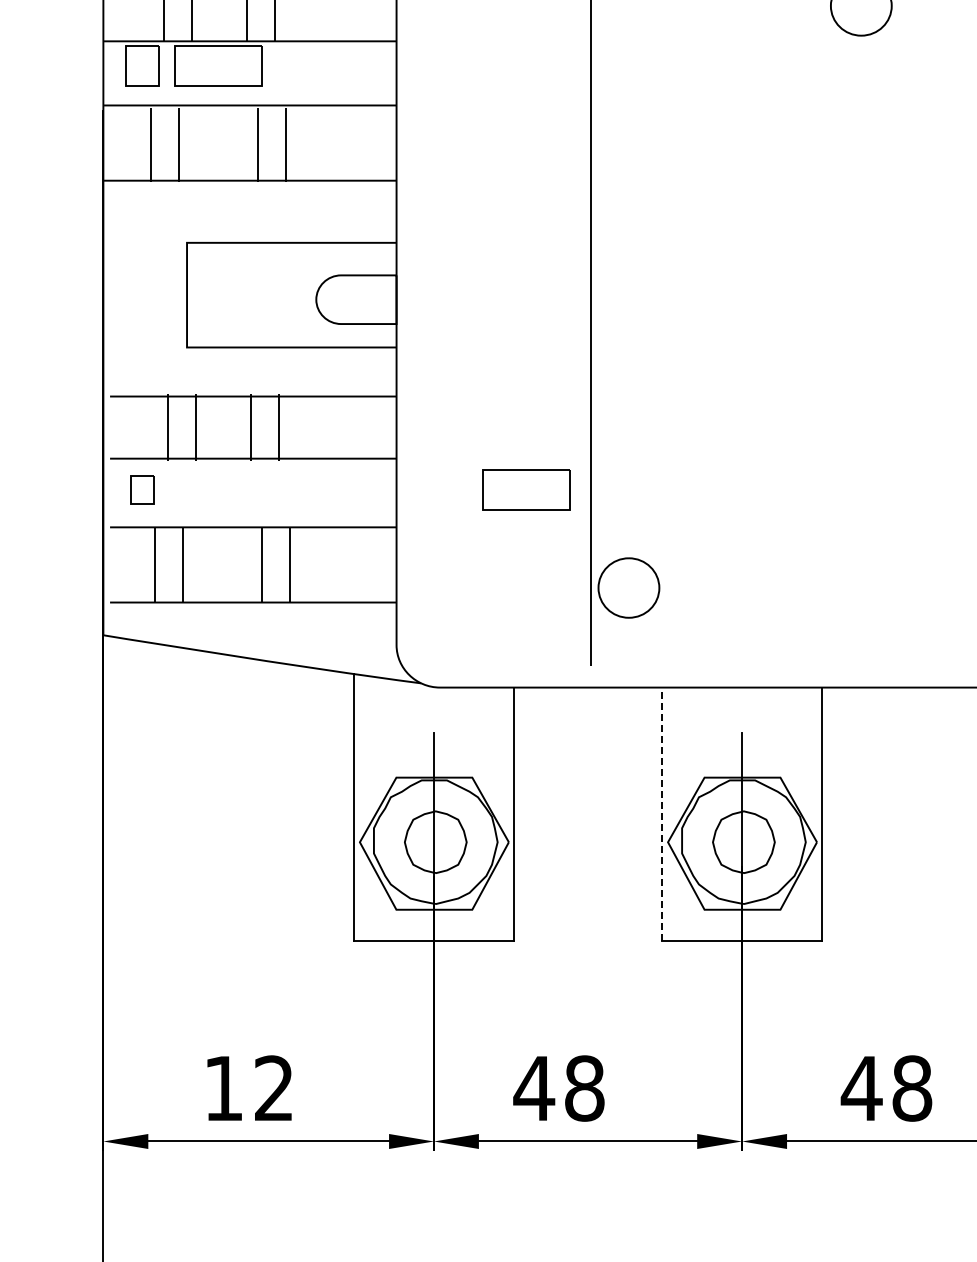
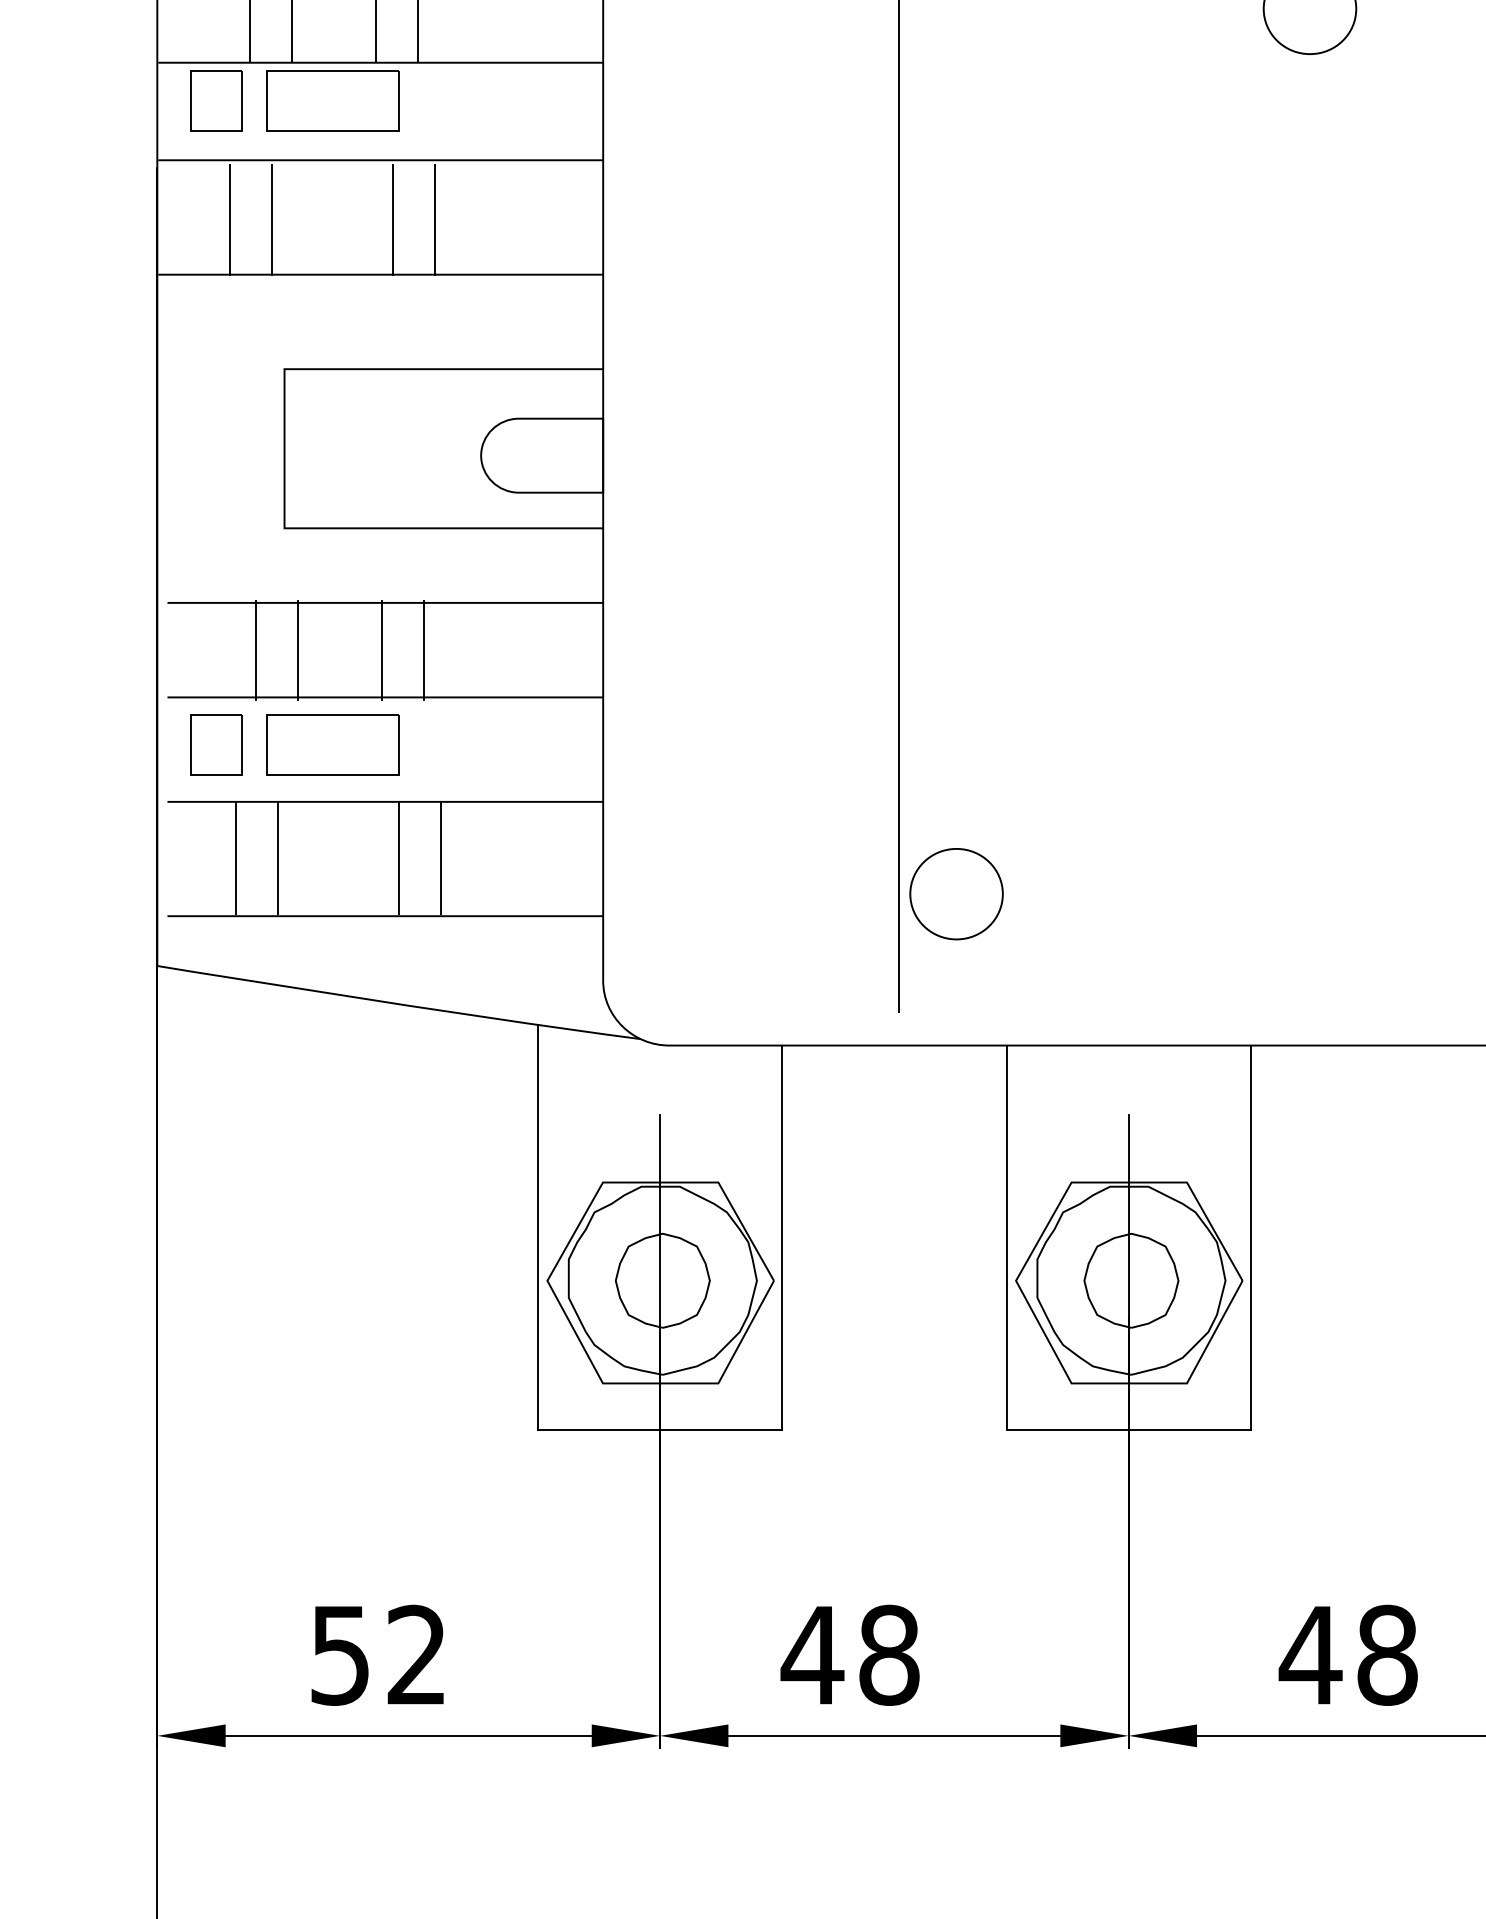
part: (142, 489) -> (216, 744), size x1.43
part: (526, 489) -> (332, 744), moved
line: (661, 813) -> (1006, 1237), dashed -> solid
text: (223, 1088) -> (339, 1655), 12 -> 52

